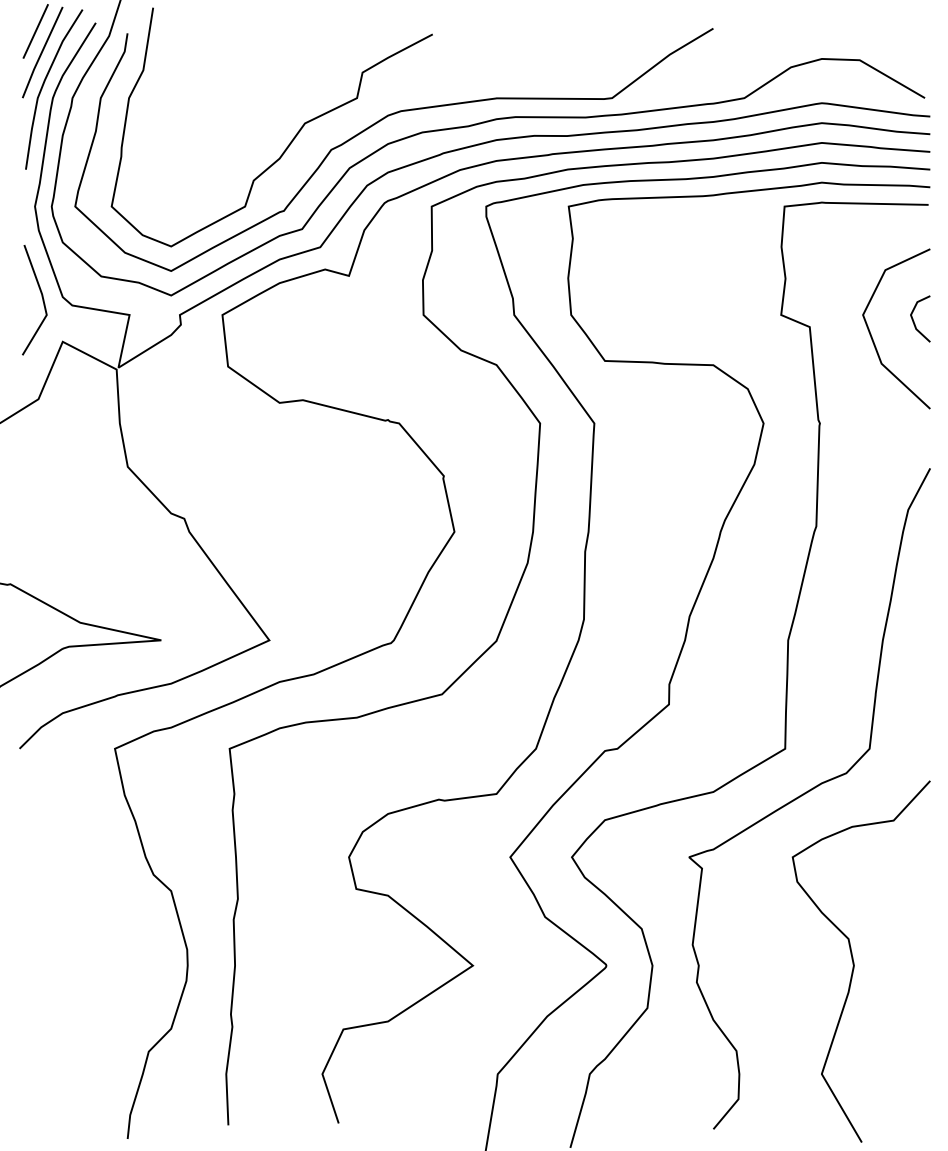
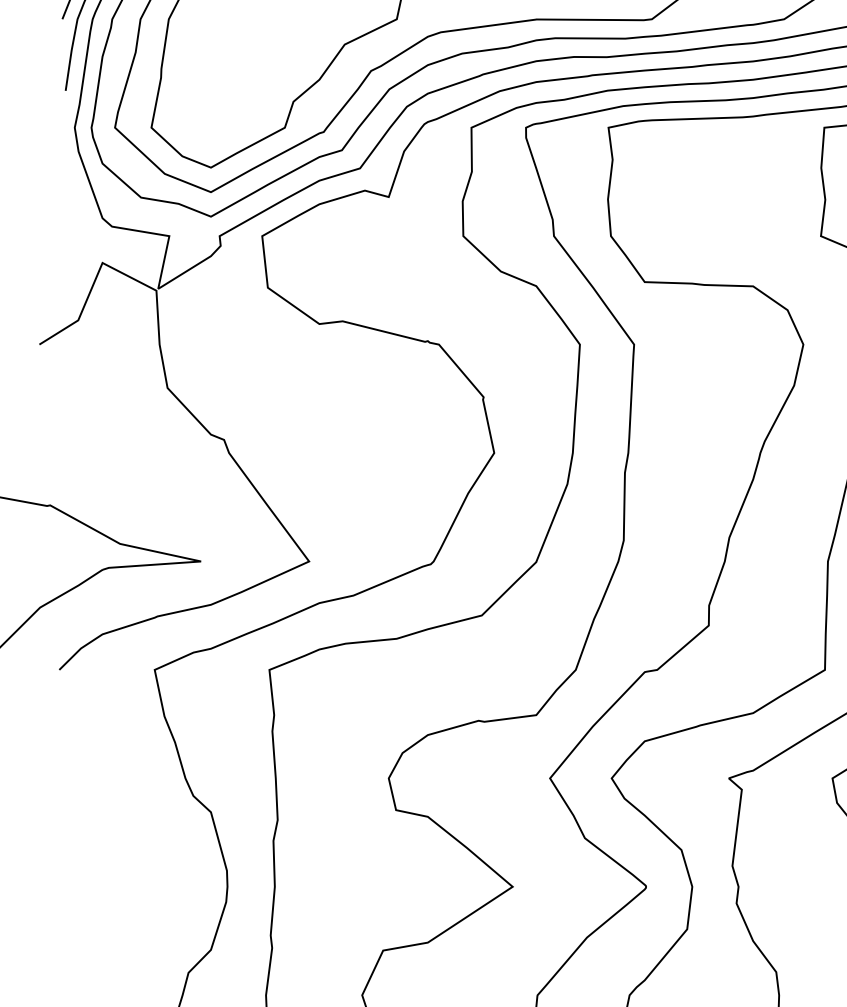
line: (41, 297) -> (81, 218), removed

